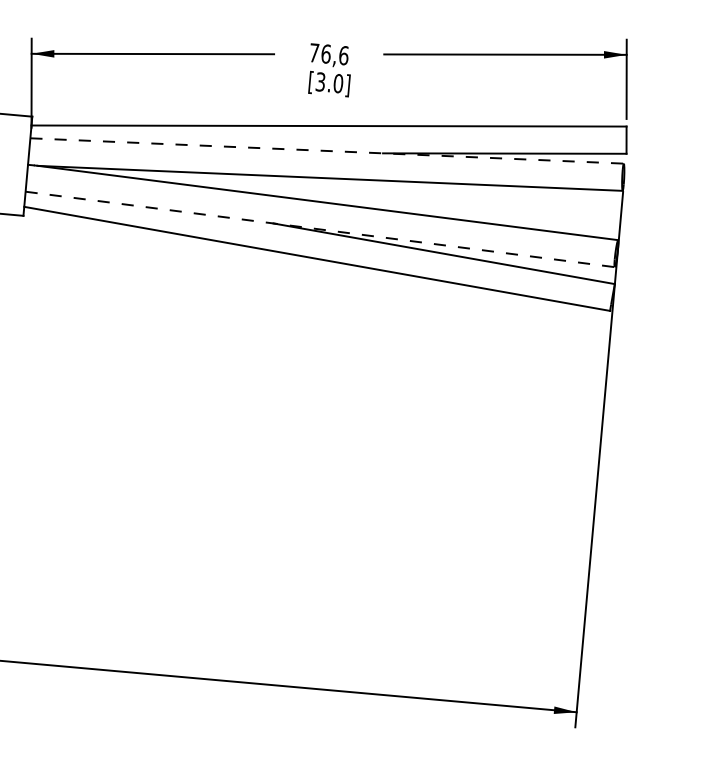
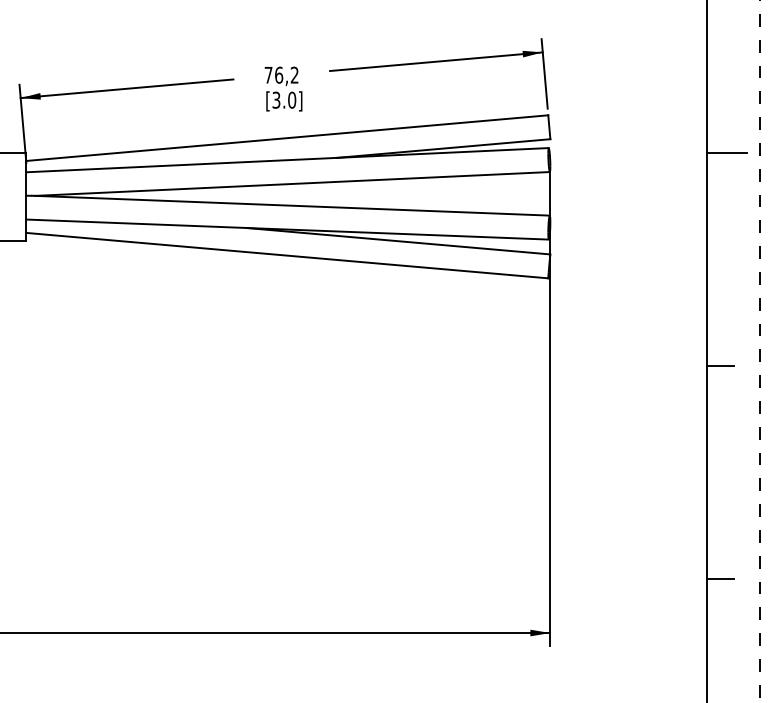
text: (343, 54) -> (294, 74), 76,6 -> 76,2
line: (327, 151) -> (287, 160), dashed -> solid
line: (320, 229) -> (287, 229), dashed -> solid

